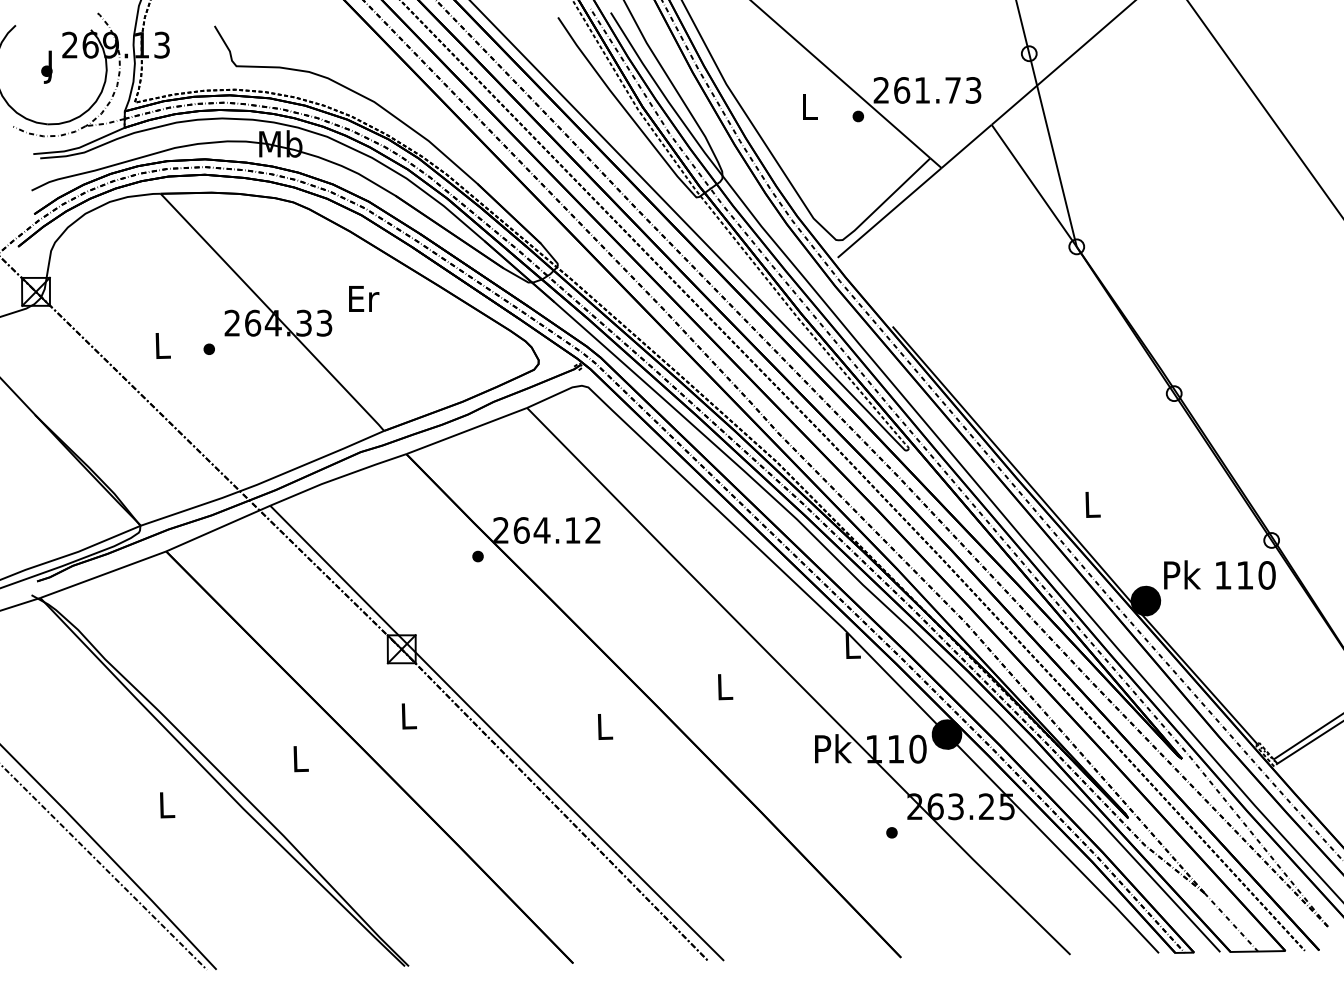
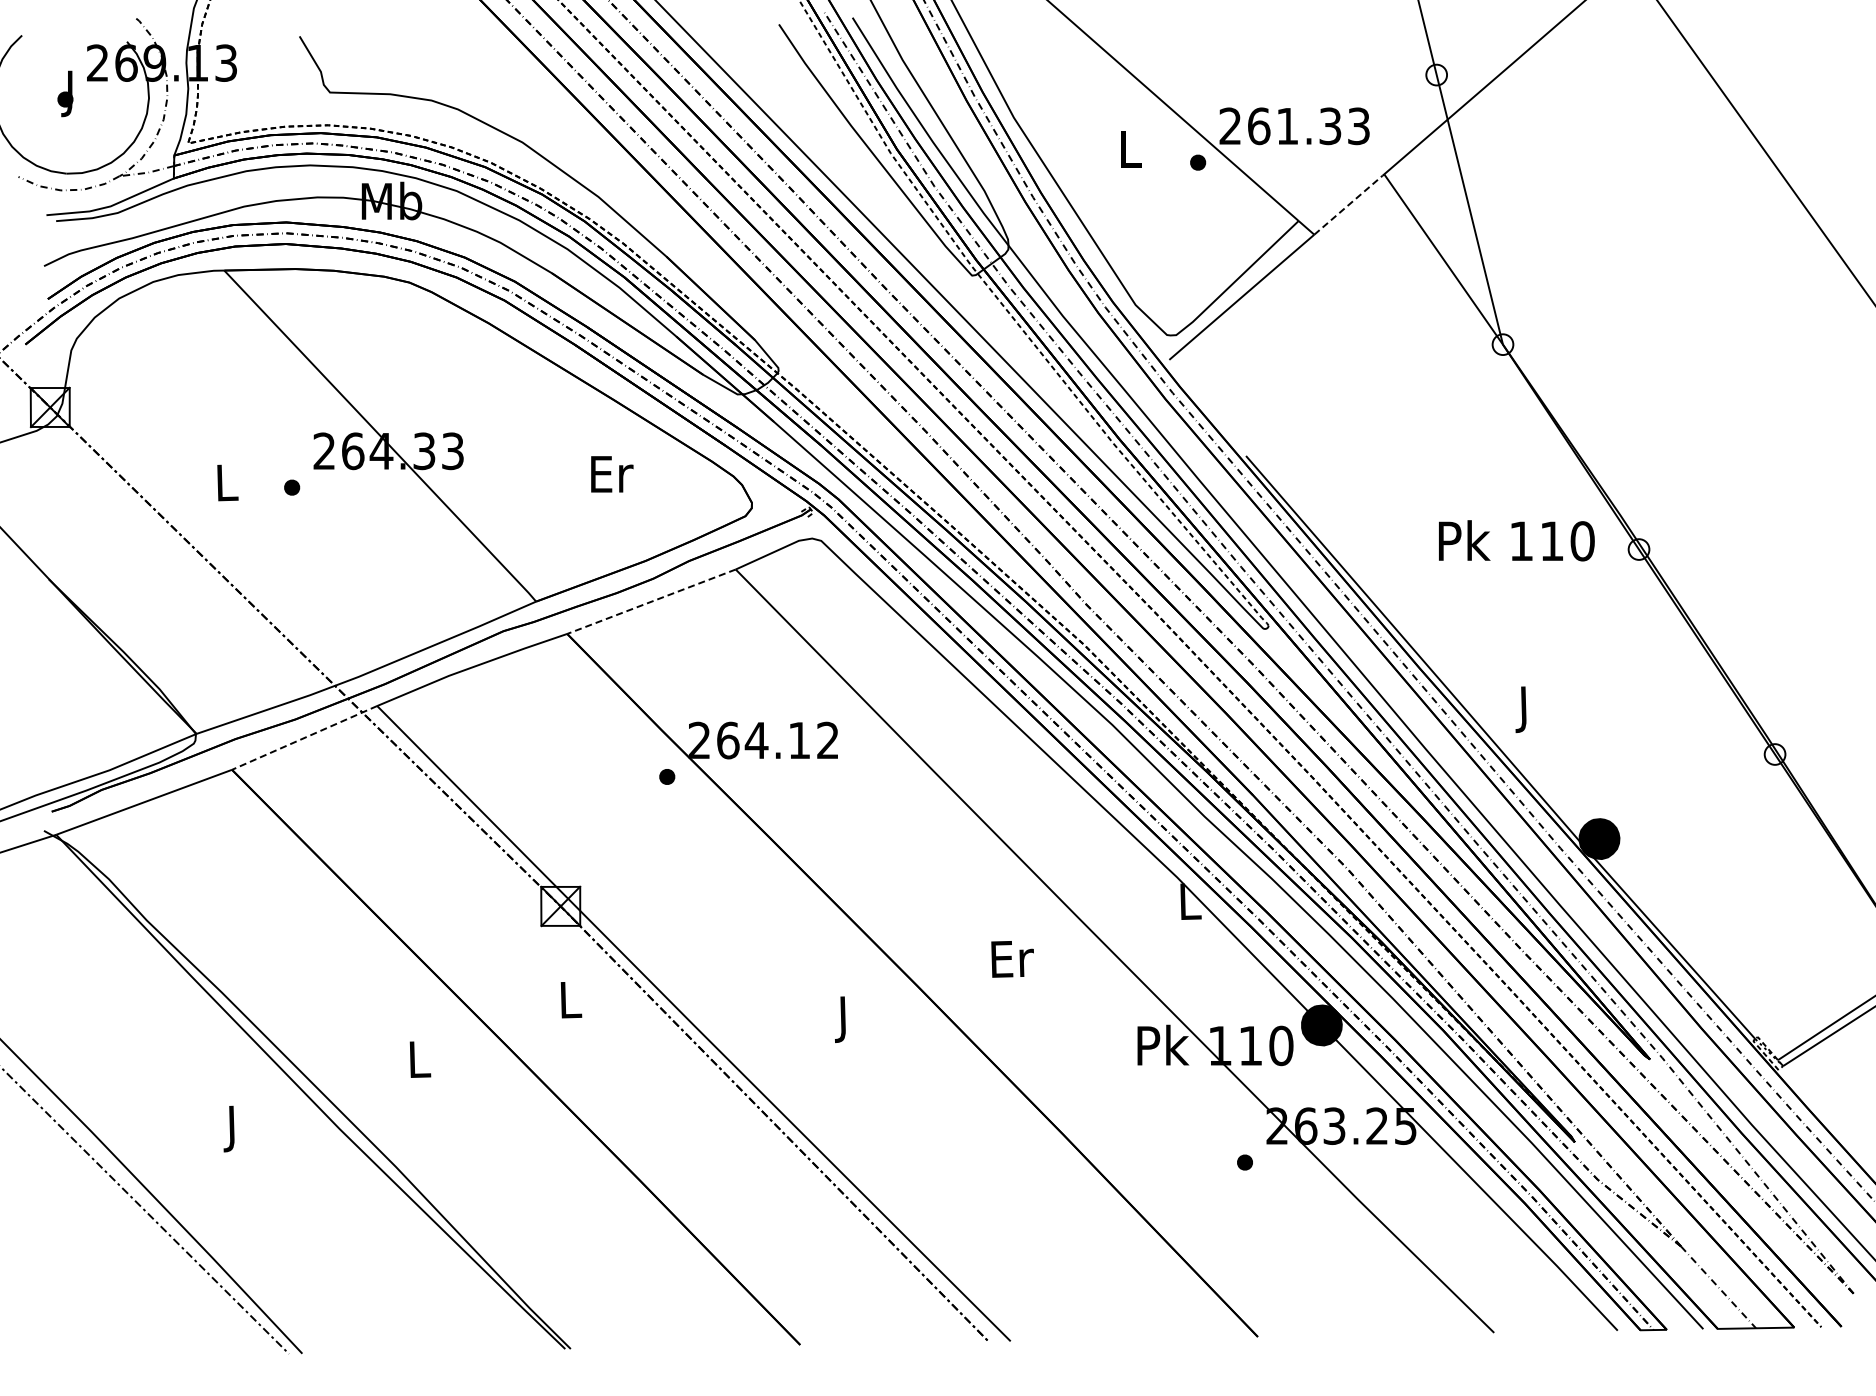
text: (953, 90) -> (1330, 126), 261.73 -> 261.33
line: (967, 145) -> (1350, 203), solid -> dashed
text: (364, 299) -> (612, 474), moved
line: (466, 430) -> (651, 601), solid -> dashed
text: (1092, 508) -> (1525, 709), L -> J
line: (218, 529) -> (304, 738), solid -> dashed
text: (1219, 574) -> (1516, 540), moved
text: (725, 687) -> (1012, 959), L -> Er
text: (605, 730) -> (844, 1019), L -> J
text: (167, 808) -> (233, 1128), L -> J

